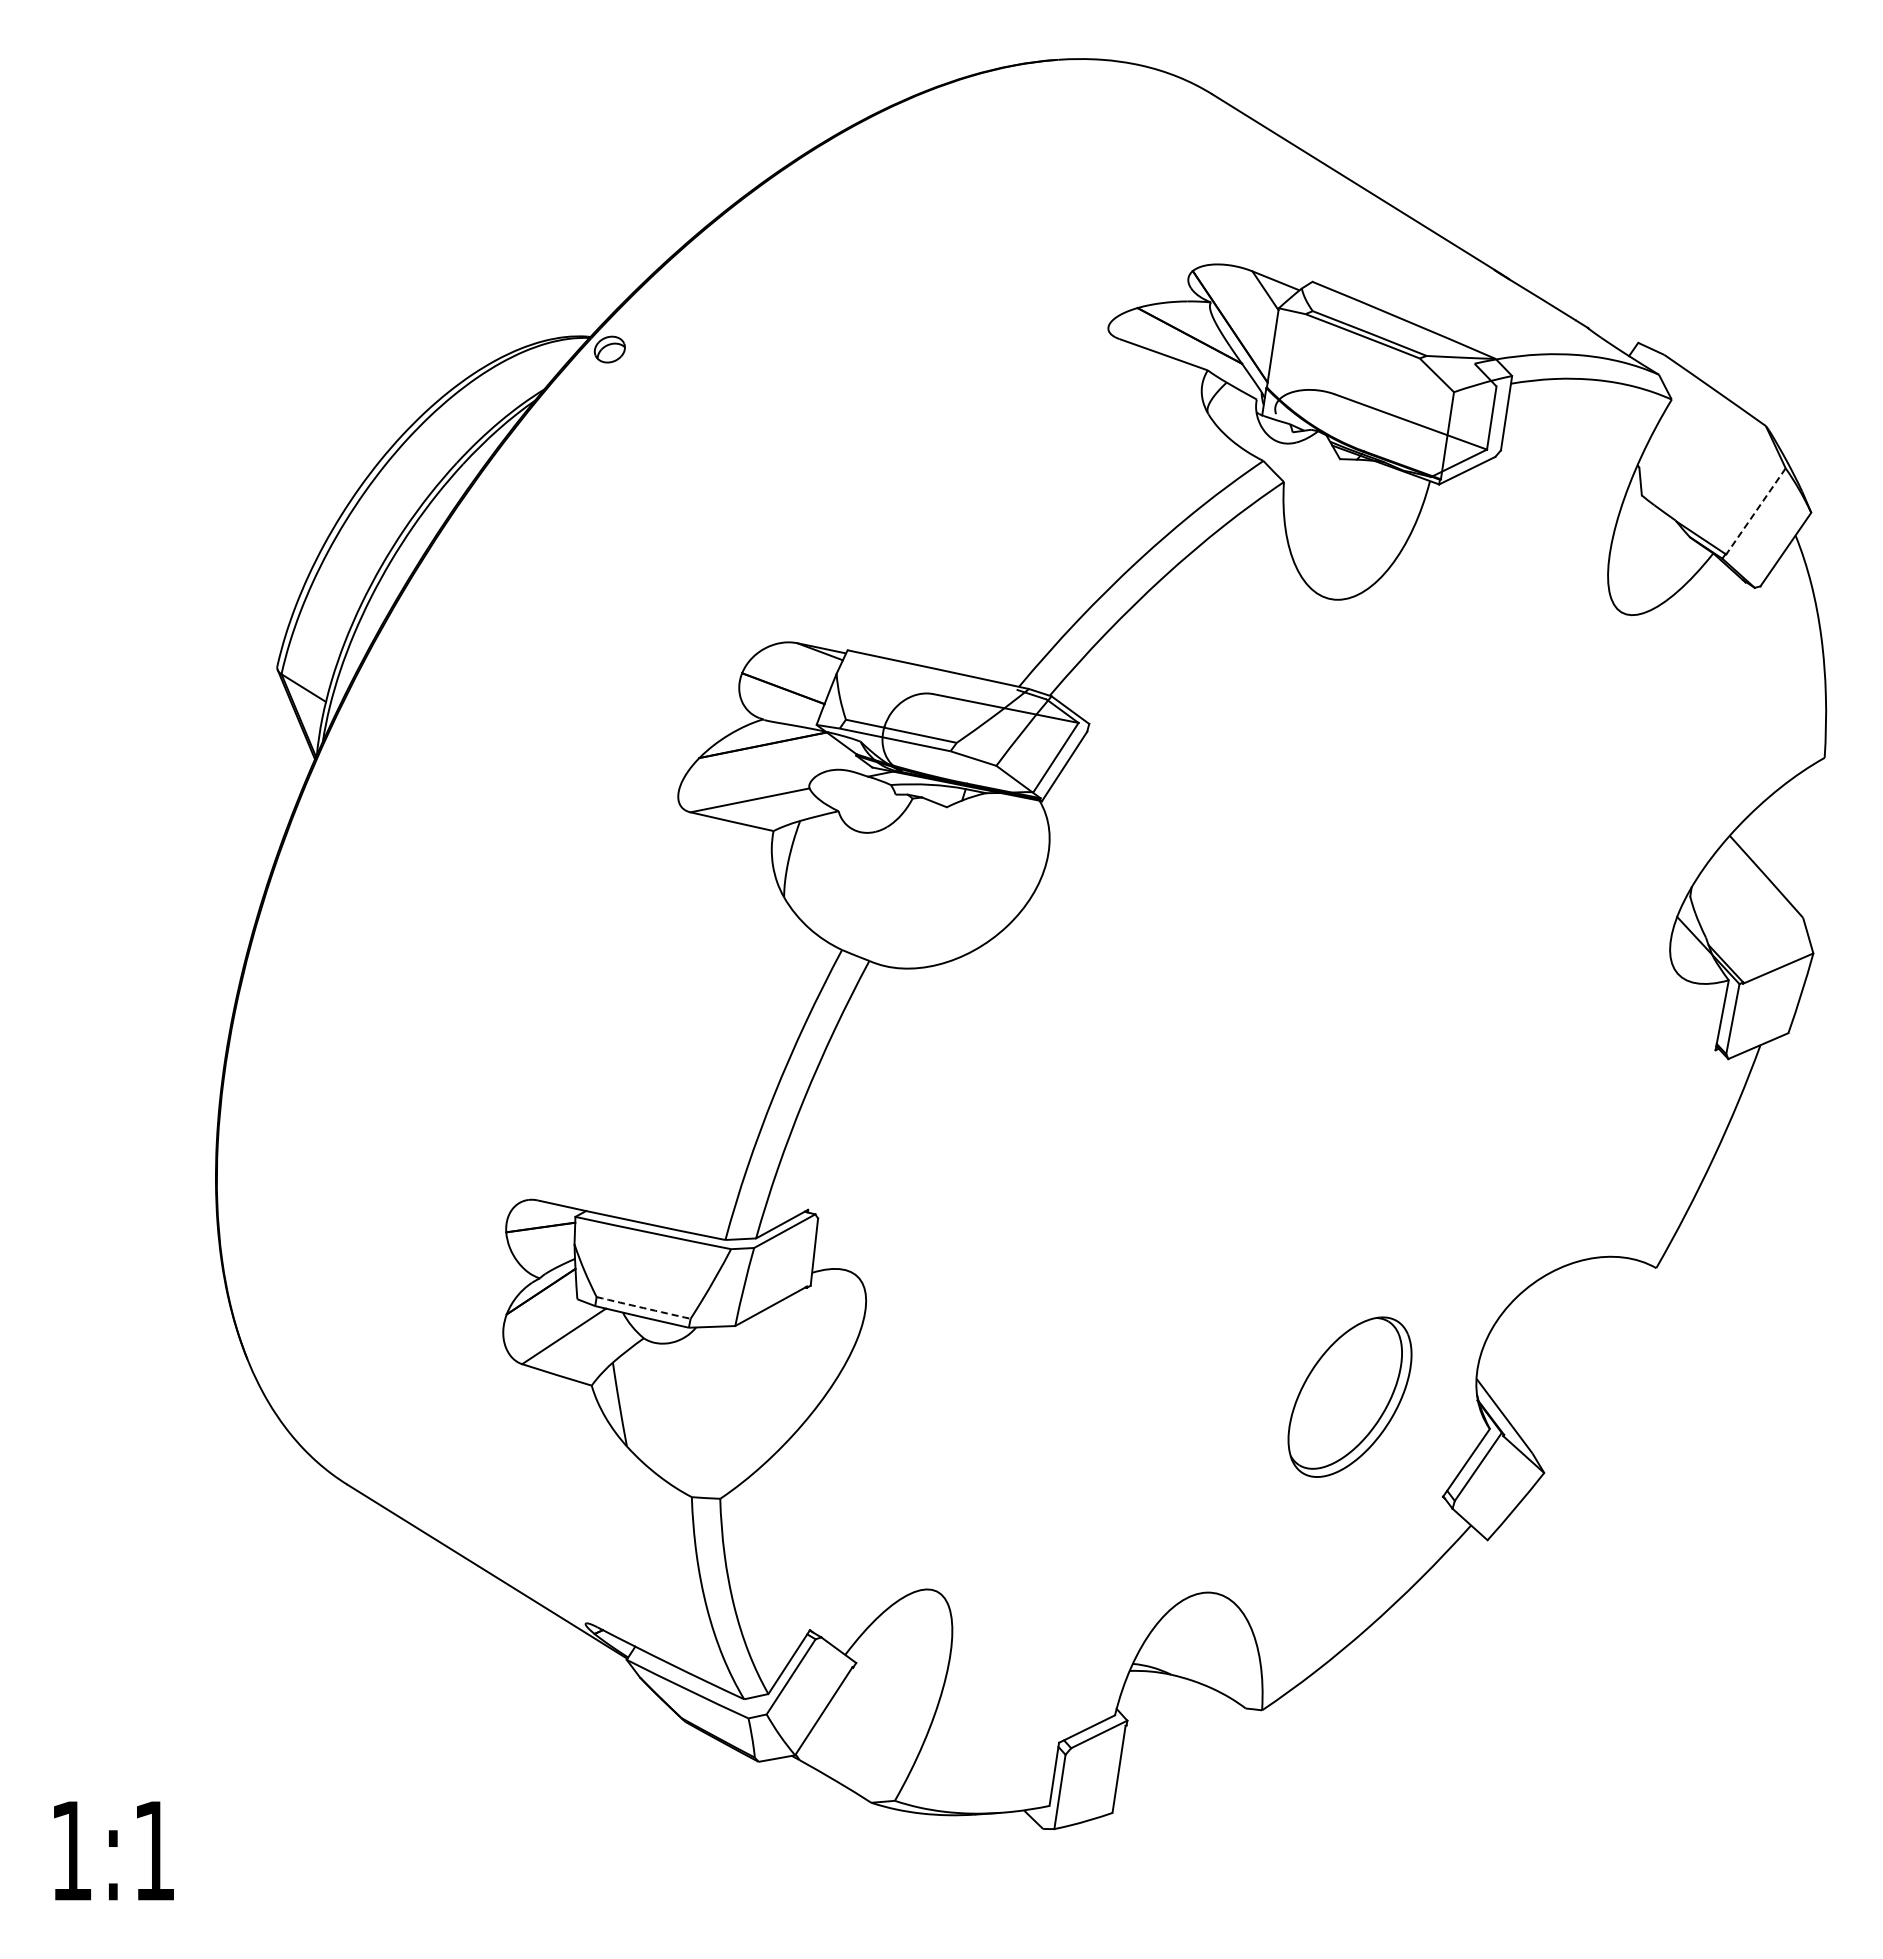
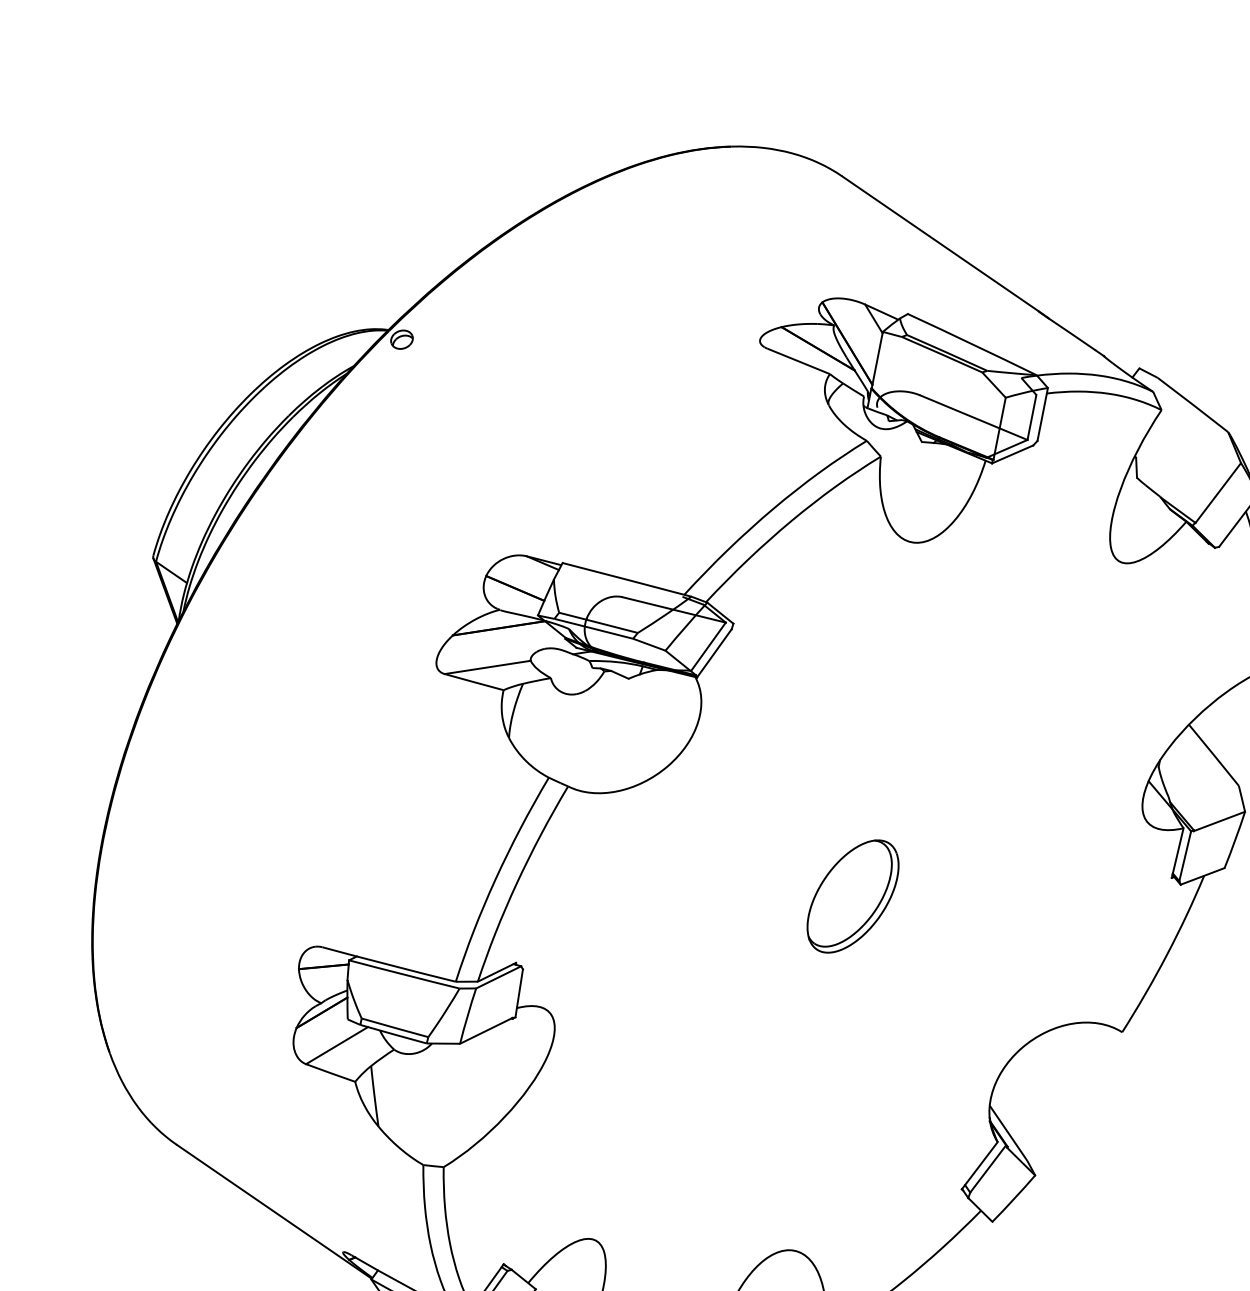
line: (1755, 511) -> (1217, 493), dashed -> solid
arc: (643, 1308) -> (394, 1028), dashed -> solid
part: (1349, 1396) -> (852, 896), moved

